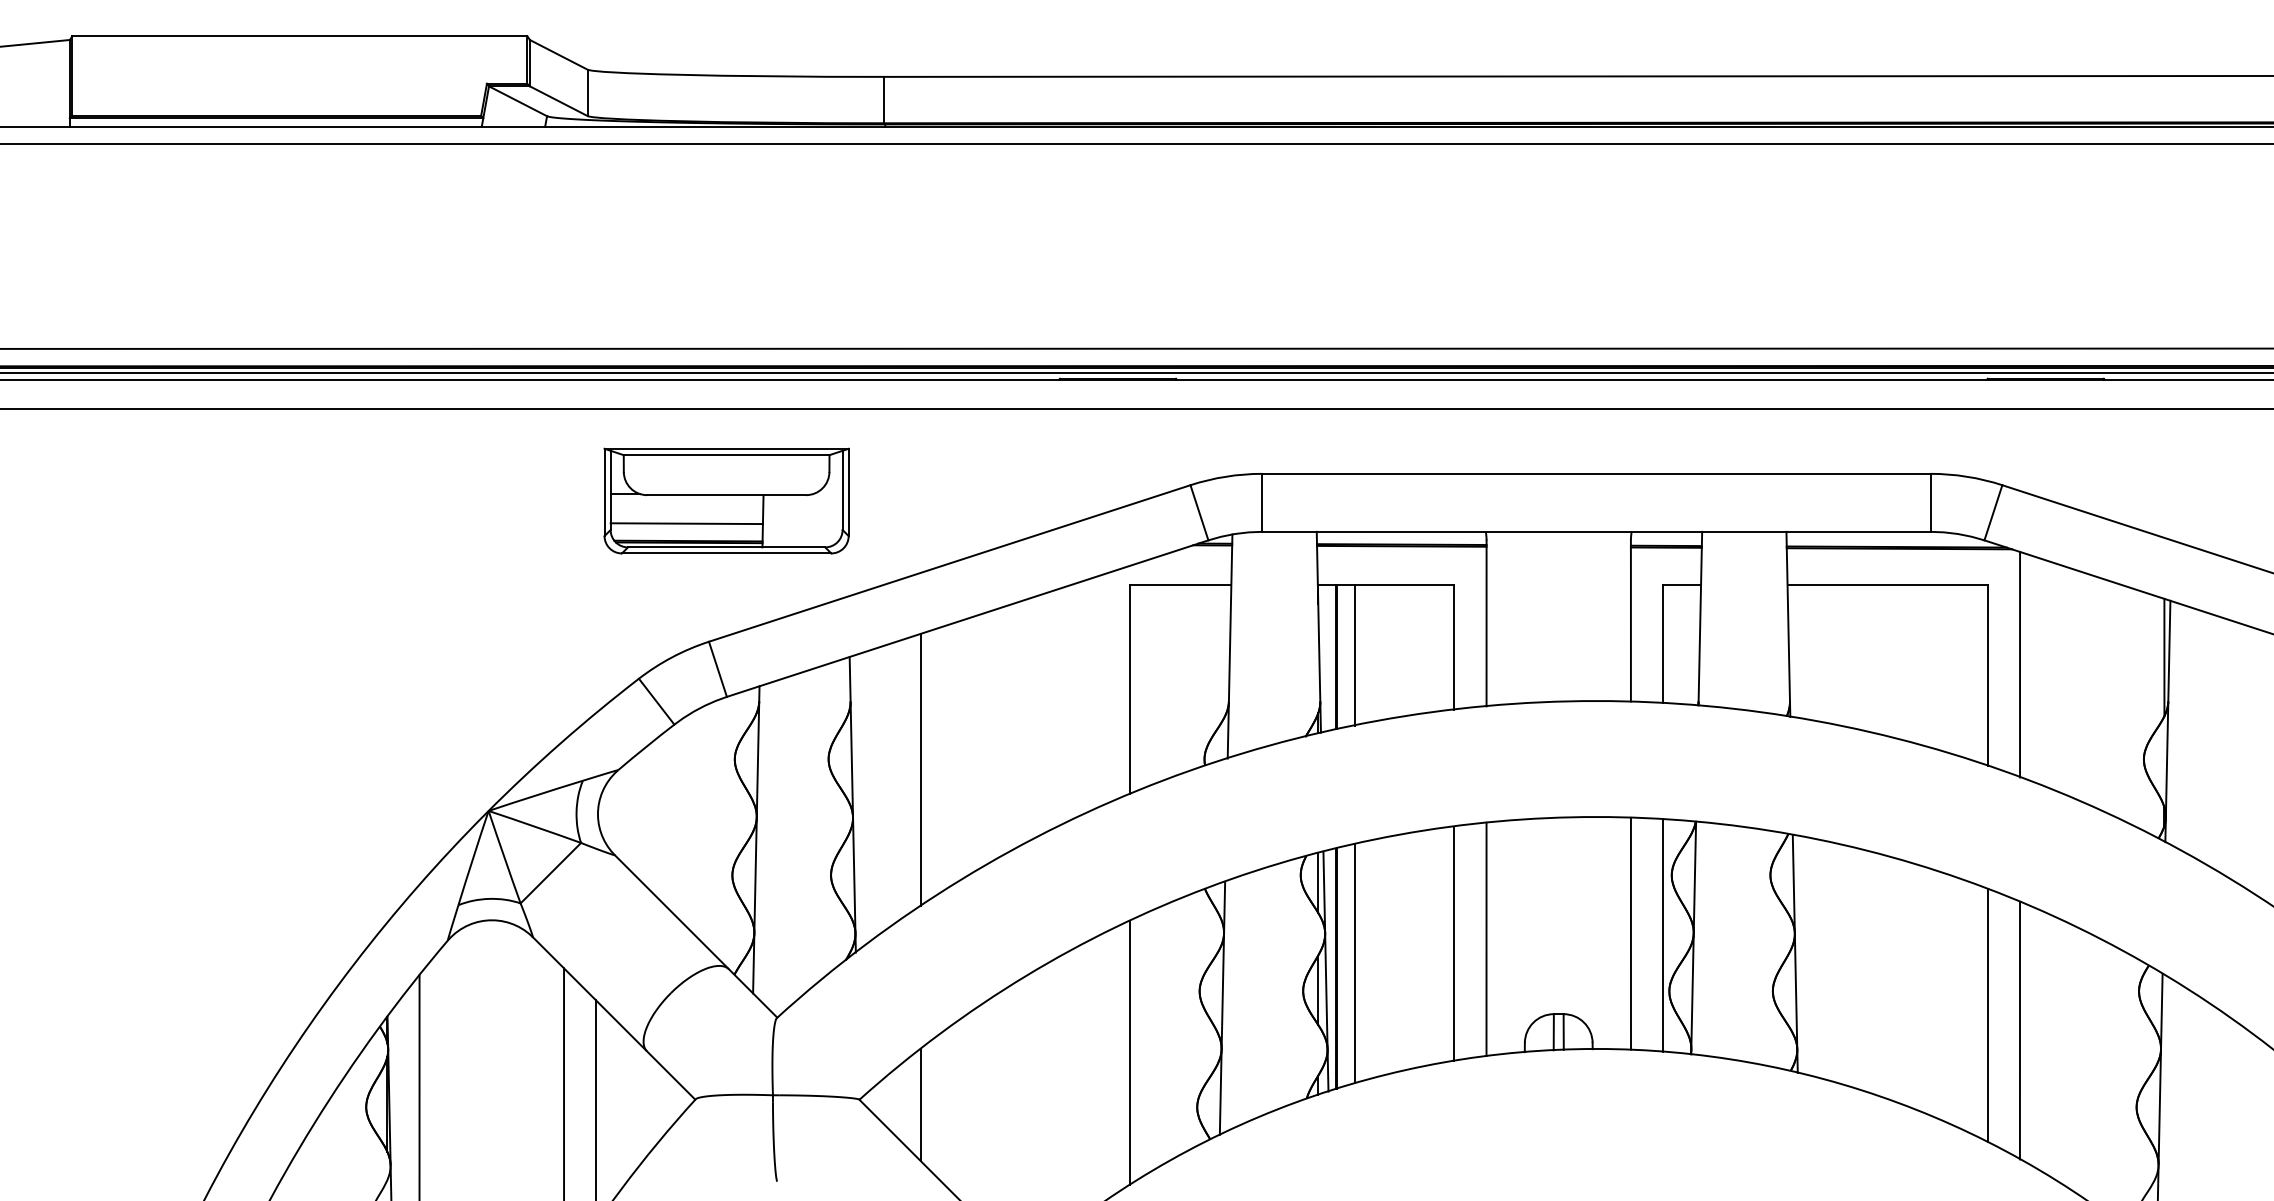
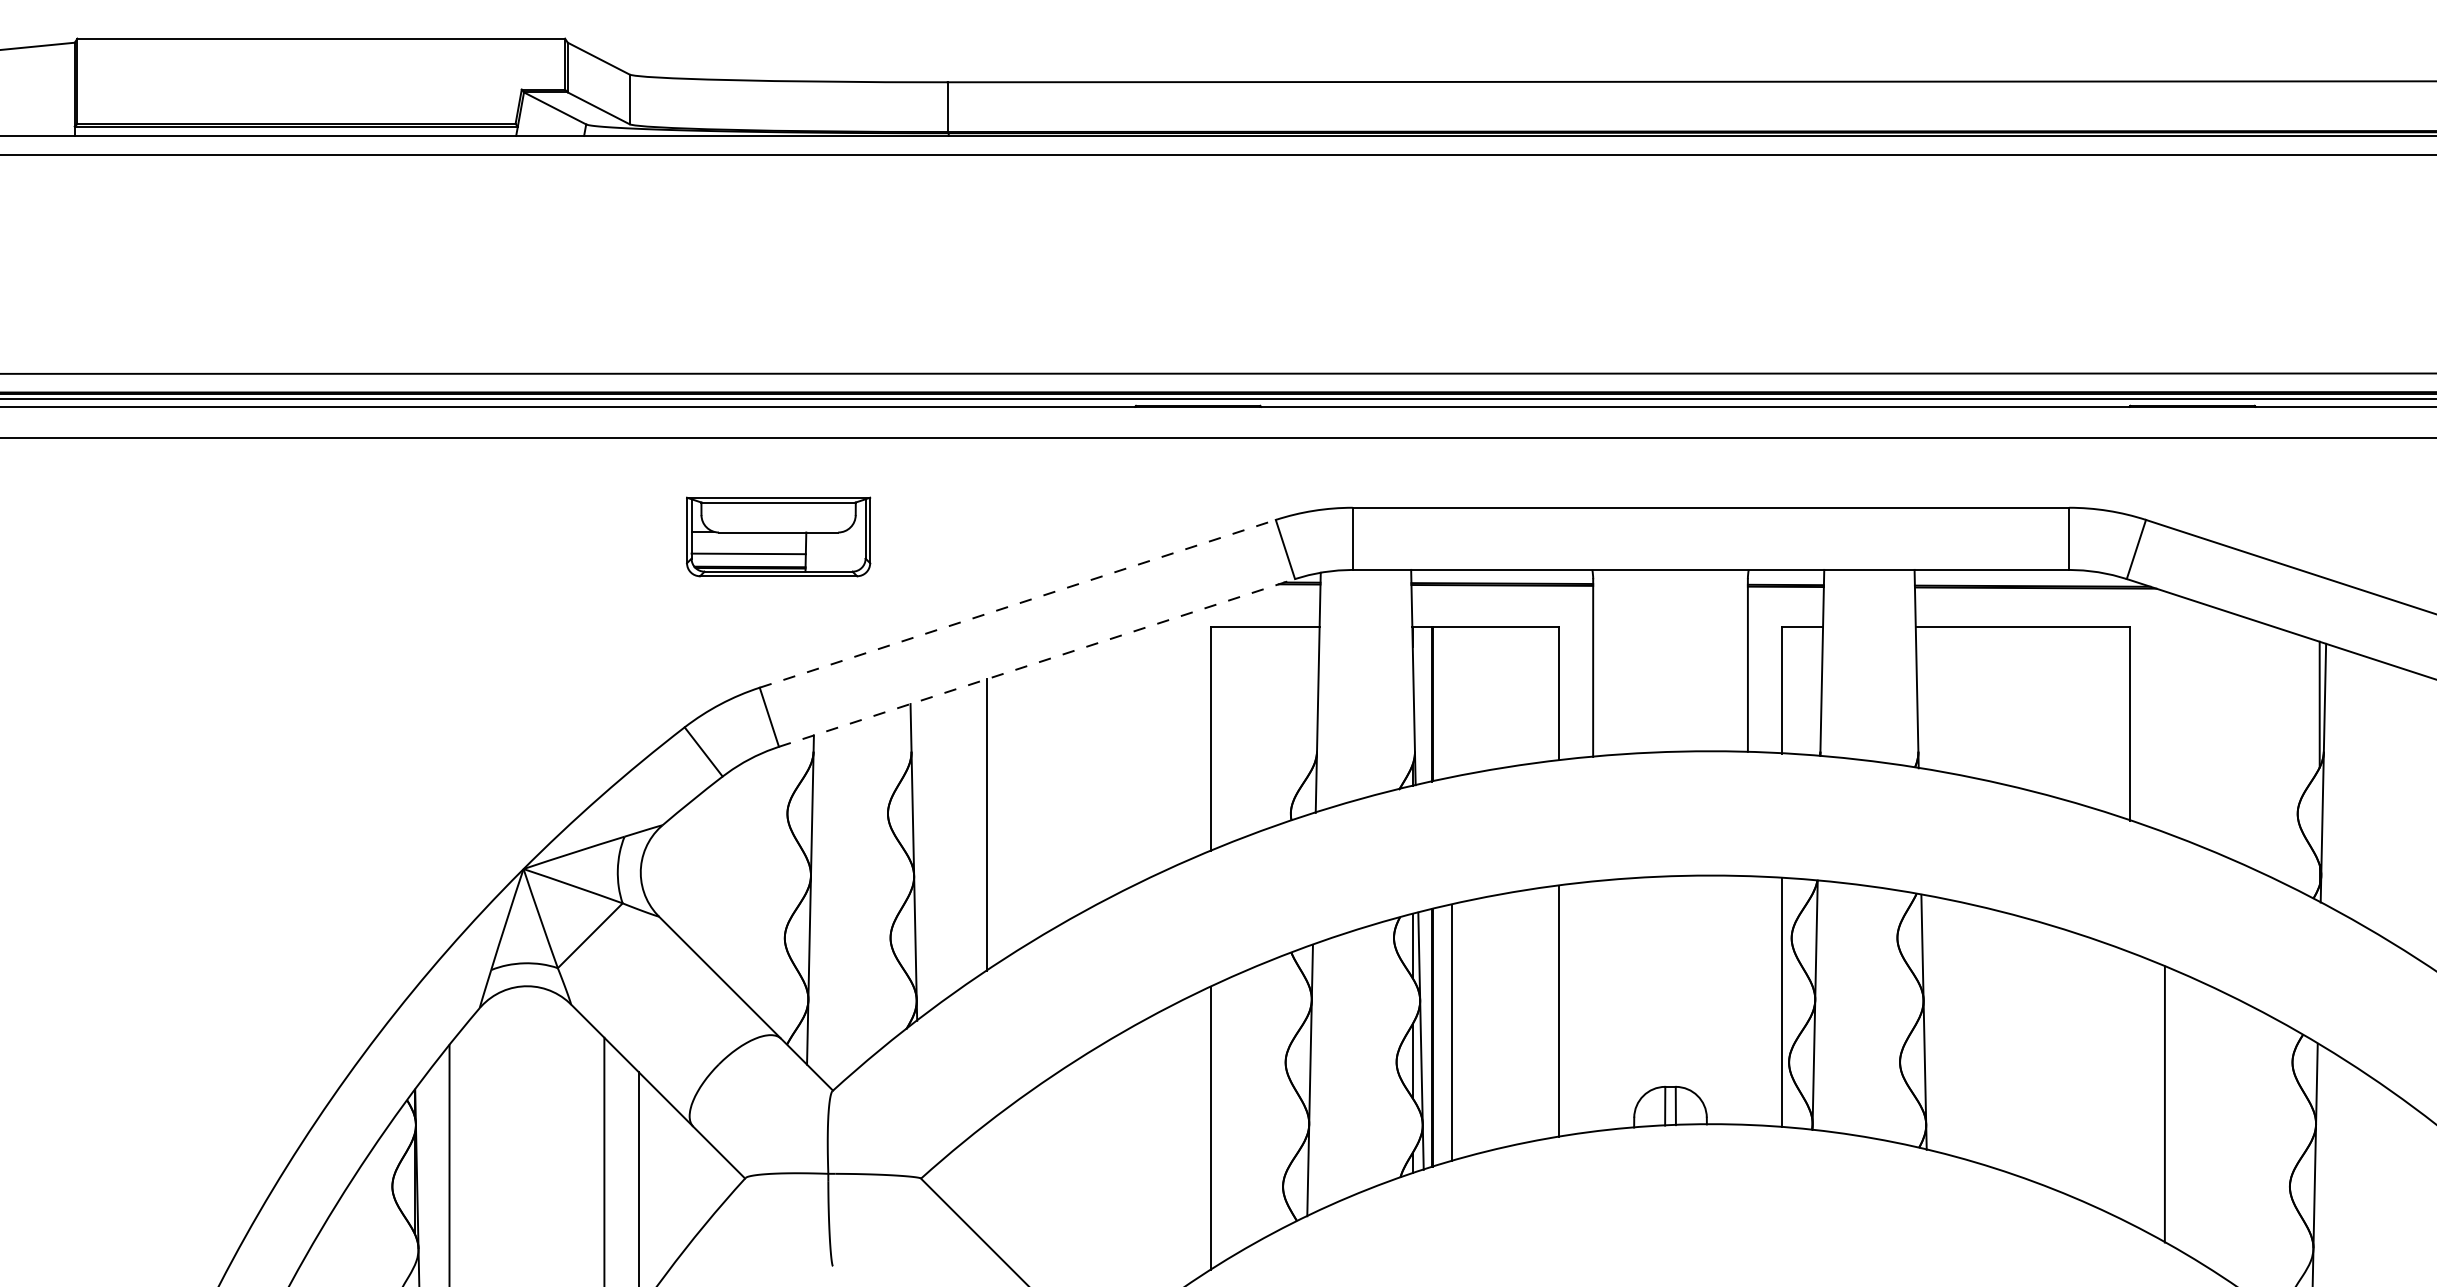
part: (726, 500) -> (778, 536), size x0.7
line: (950, 563) -> (1018, 603), solid -> dashed
line: (968, 618) -> (1037, 662), solid -> dashed
line: (1354, 654) -> (1451, 701), removed
line: (2019, 664) -> (2164, 712), removed
line: (1630, 933) -> (1747, 1000), removed
line: (1486, 939) -> (1593, 1006), removed
line: (1987, 1015) -> (2130, 1088), removed
line: (920, 1105) -> (986, 1184), removed

